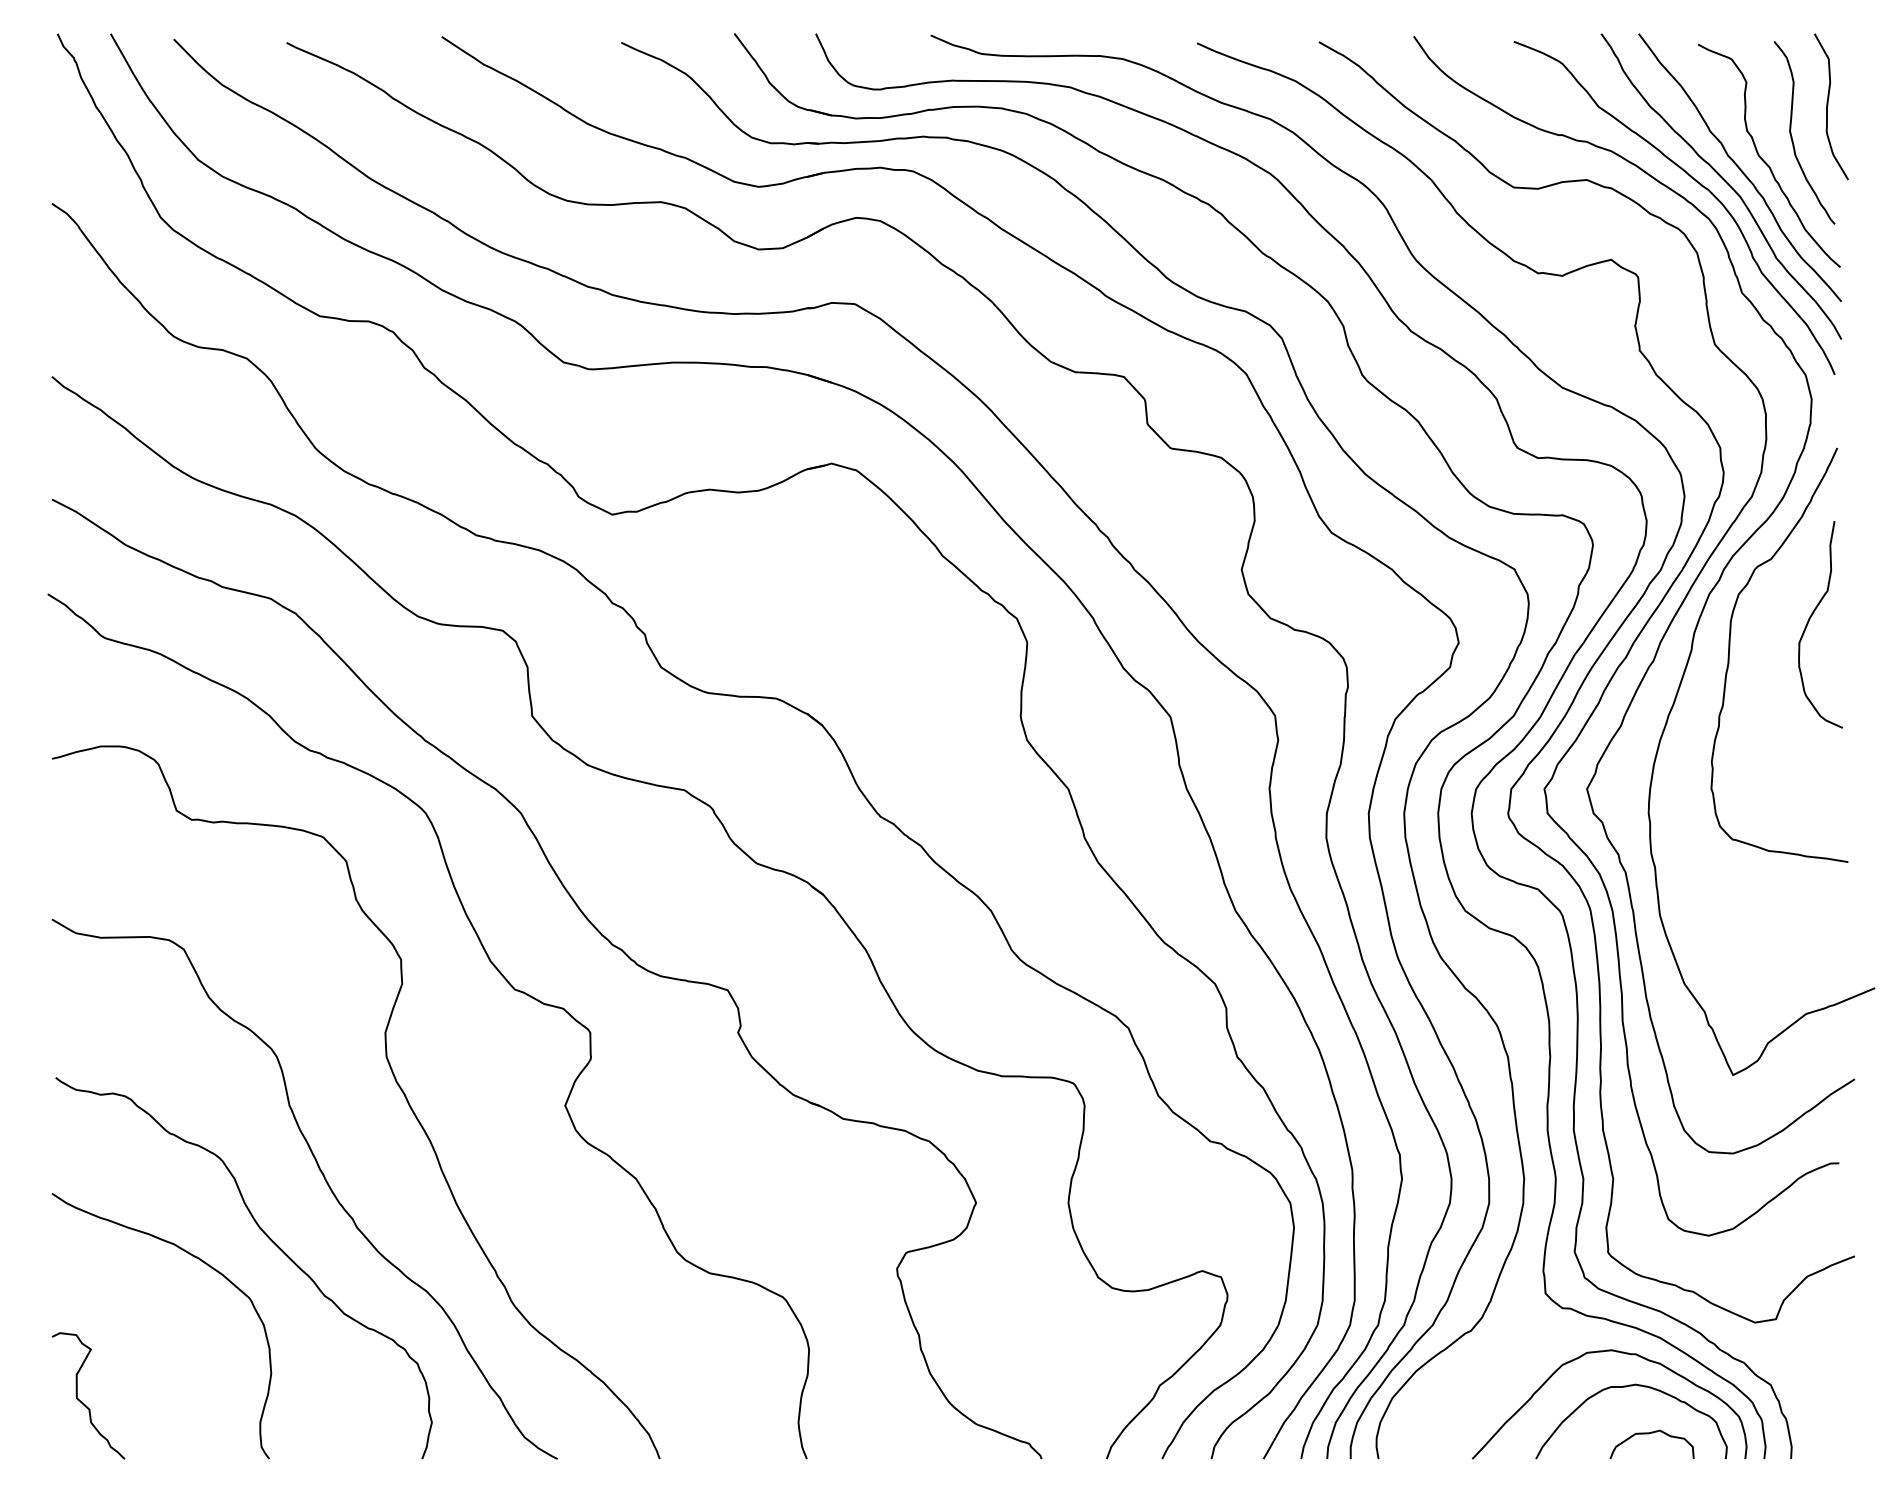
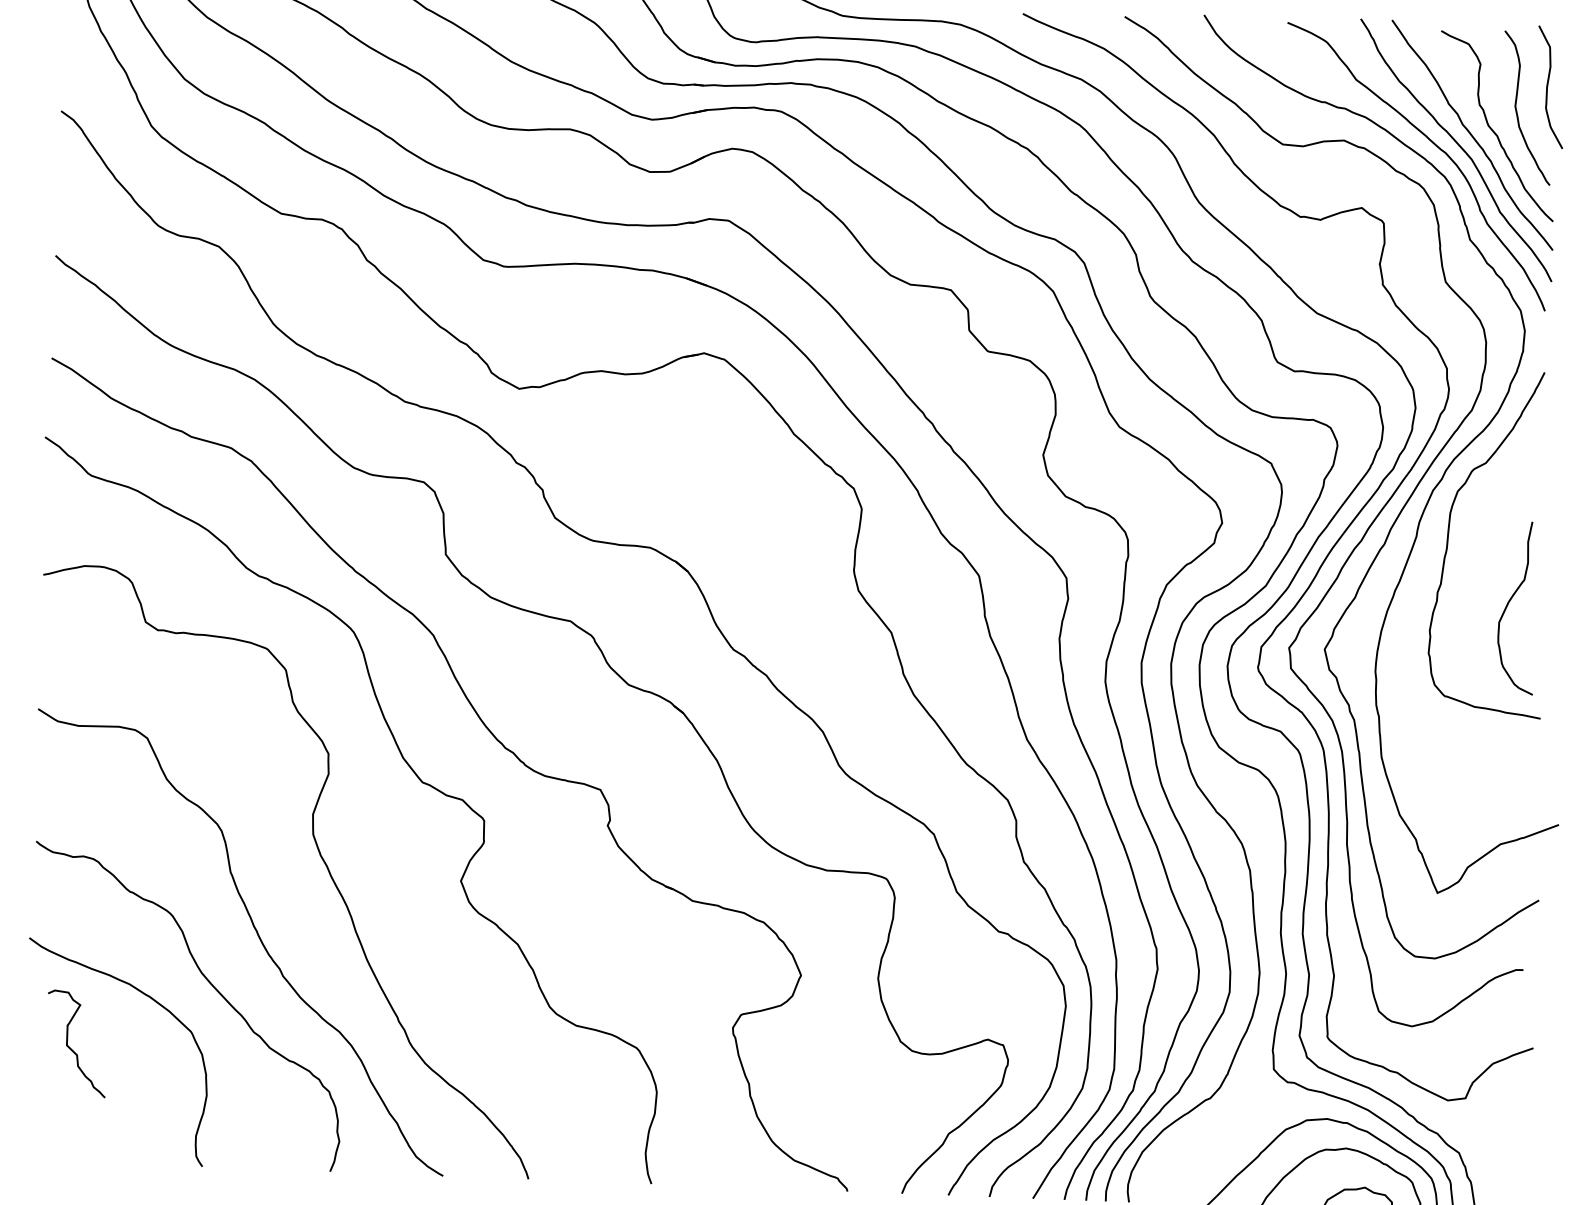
curve: (1810, 619) -> (1509, 603), moved
curve: (82, 1401) -> (71, 1048), moved

